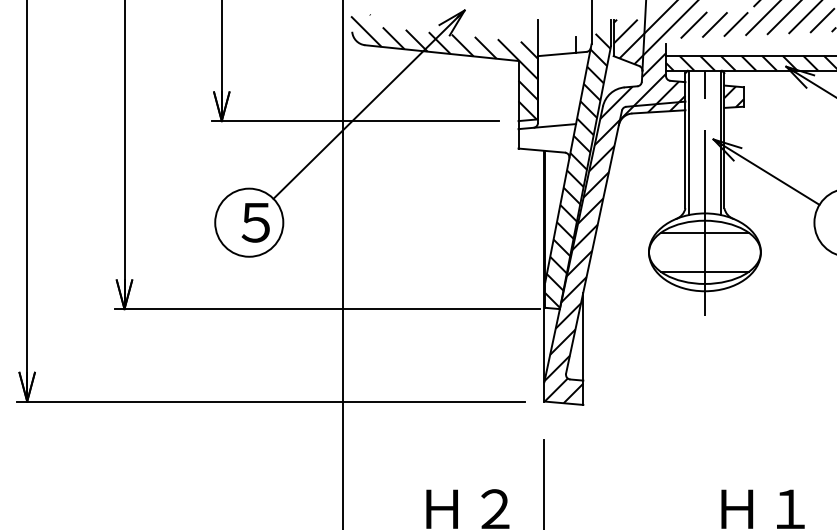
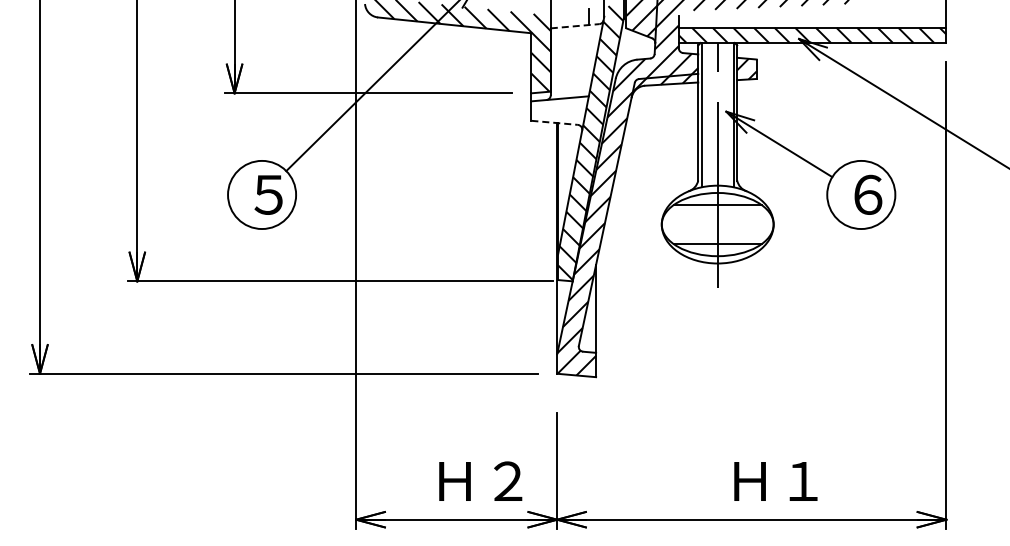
line: (562, 54) -> (575, 26), solid -> dashed
line: (542, 150) -> (555, 122), solid -> dashed

